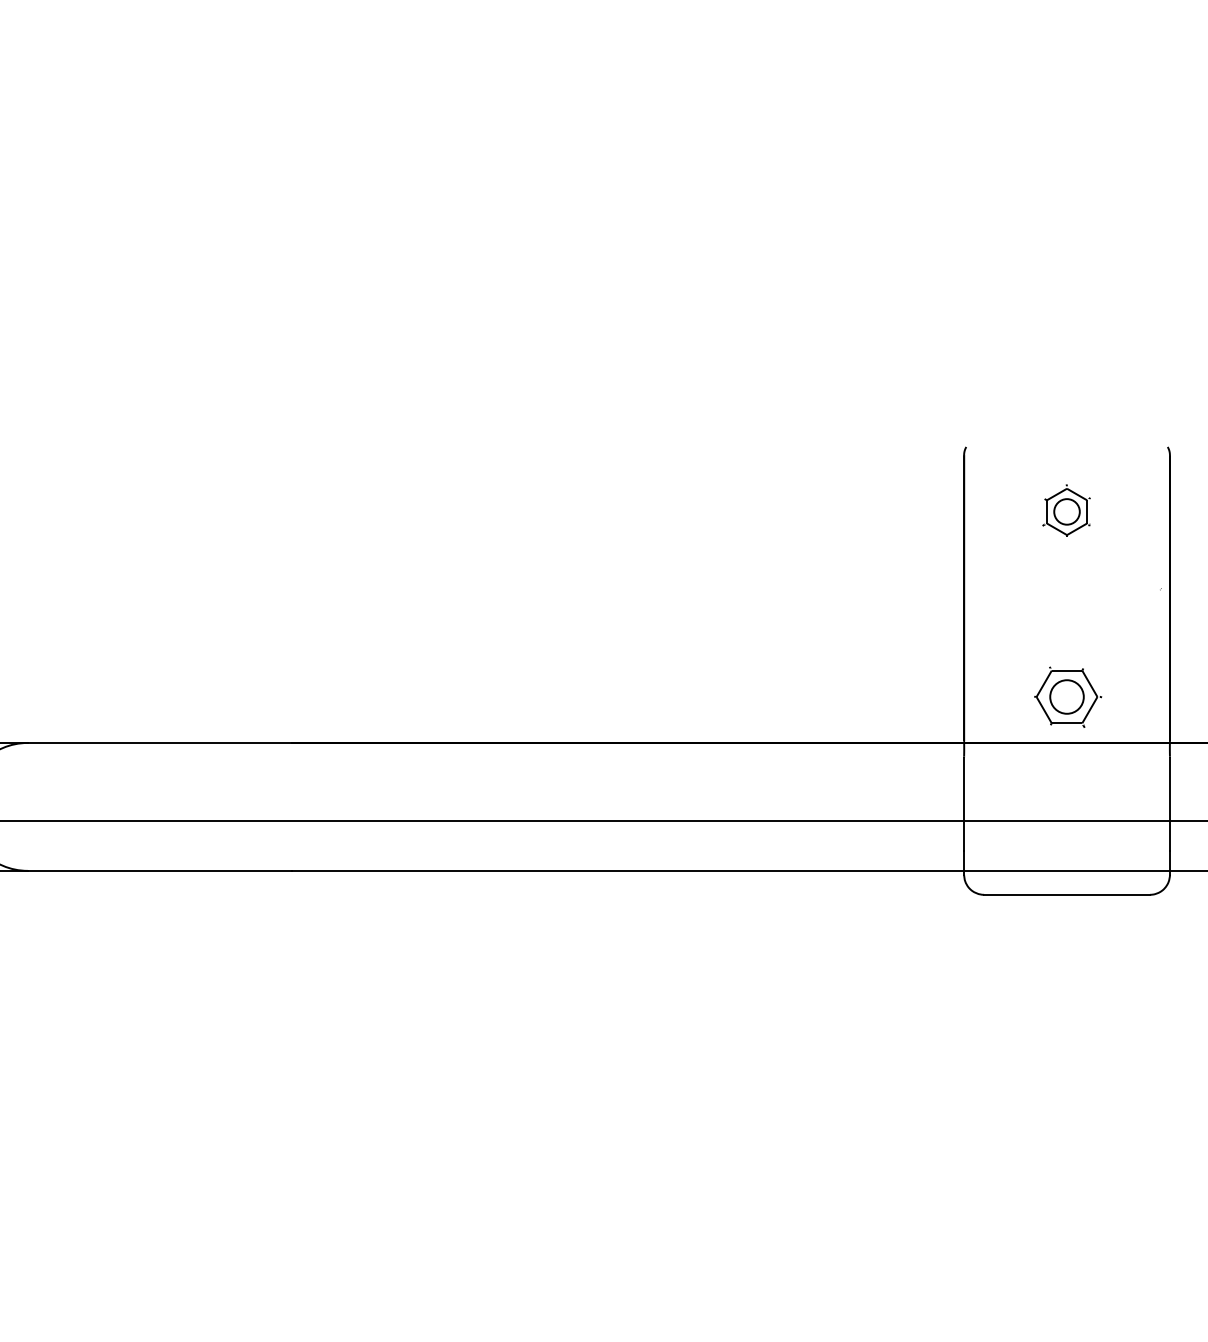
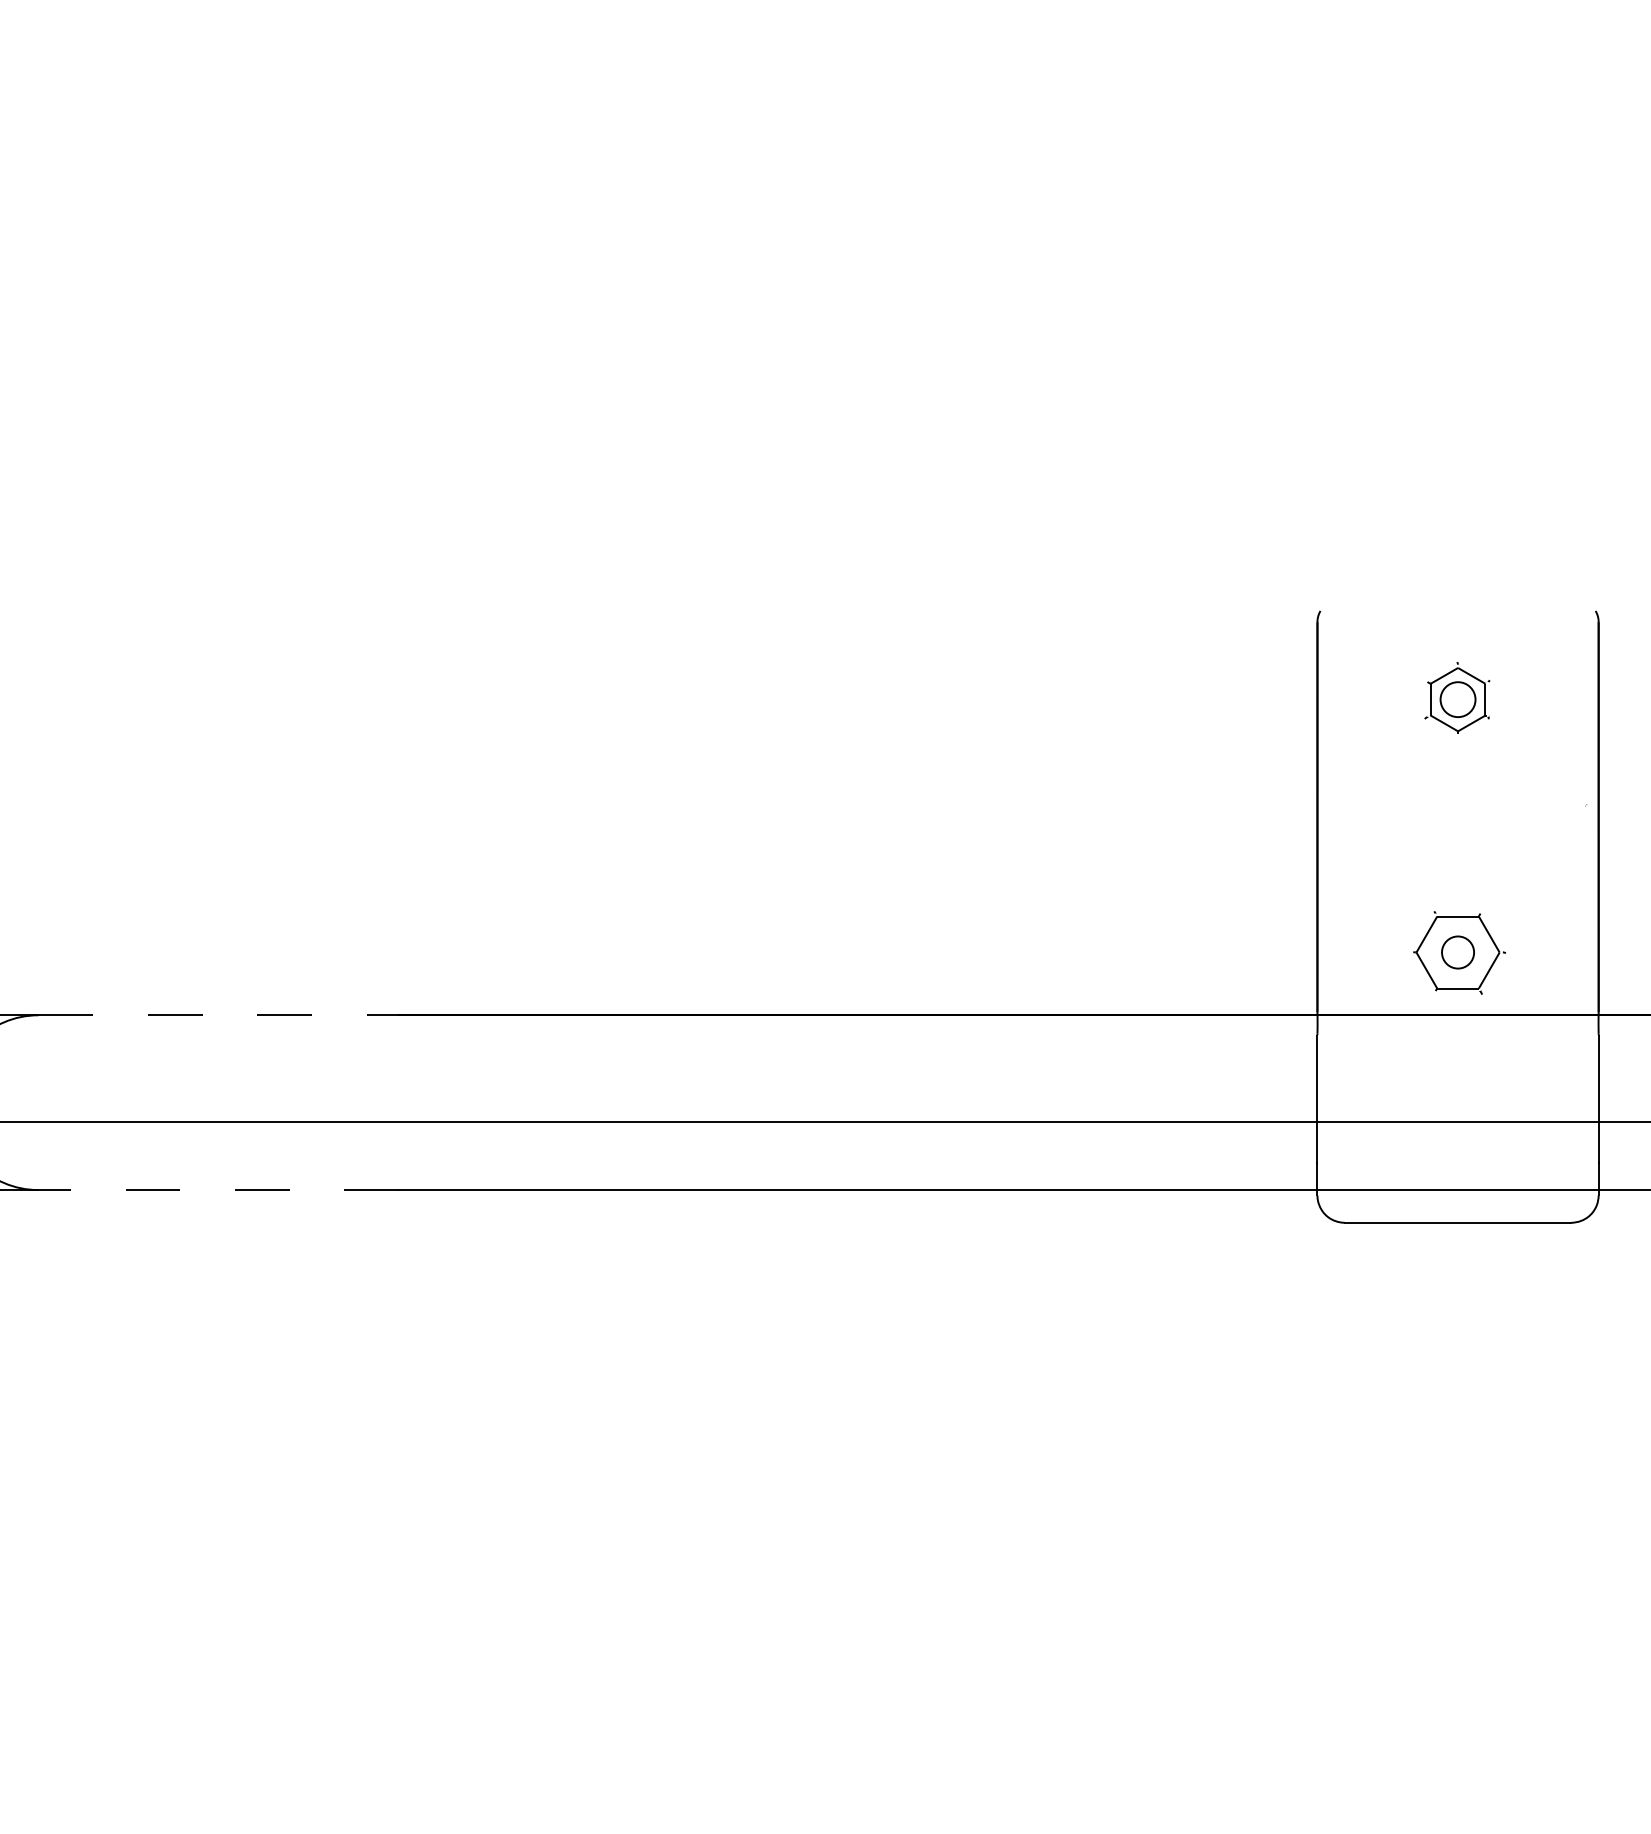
circle: (1067, 696) -> (1458, 952), size x0.7
line: (160, 743) -> (219, 1015), solid -> dashed
line: (159, 871) -> (218, 1190), solid -> dashed

